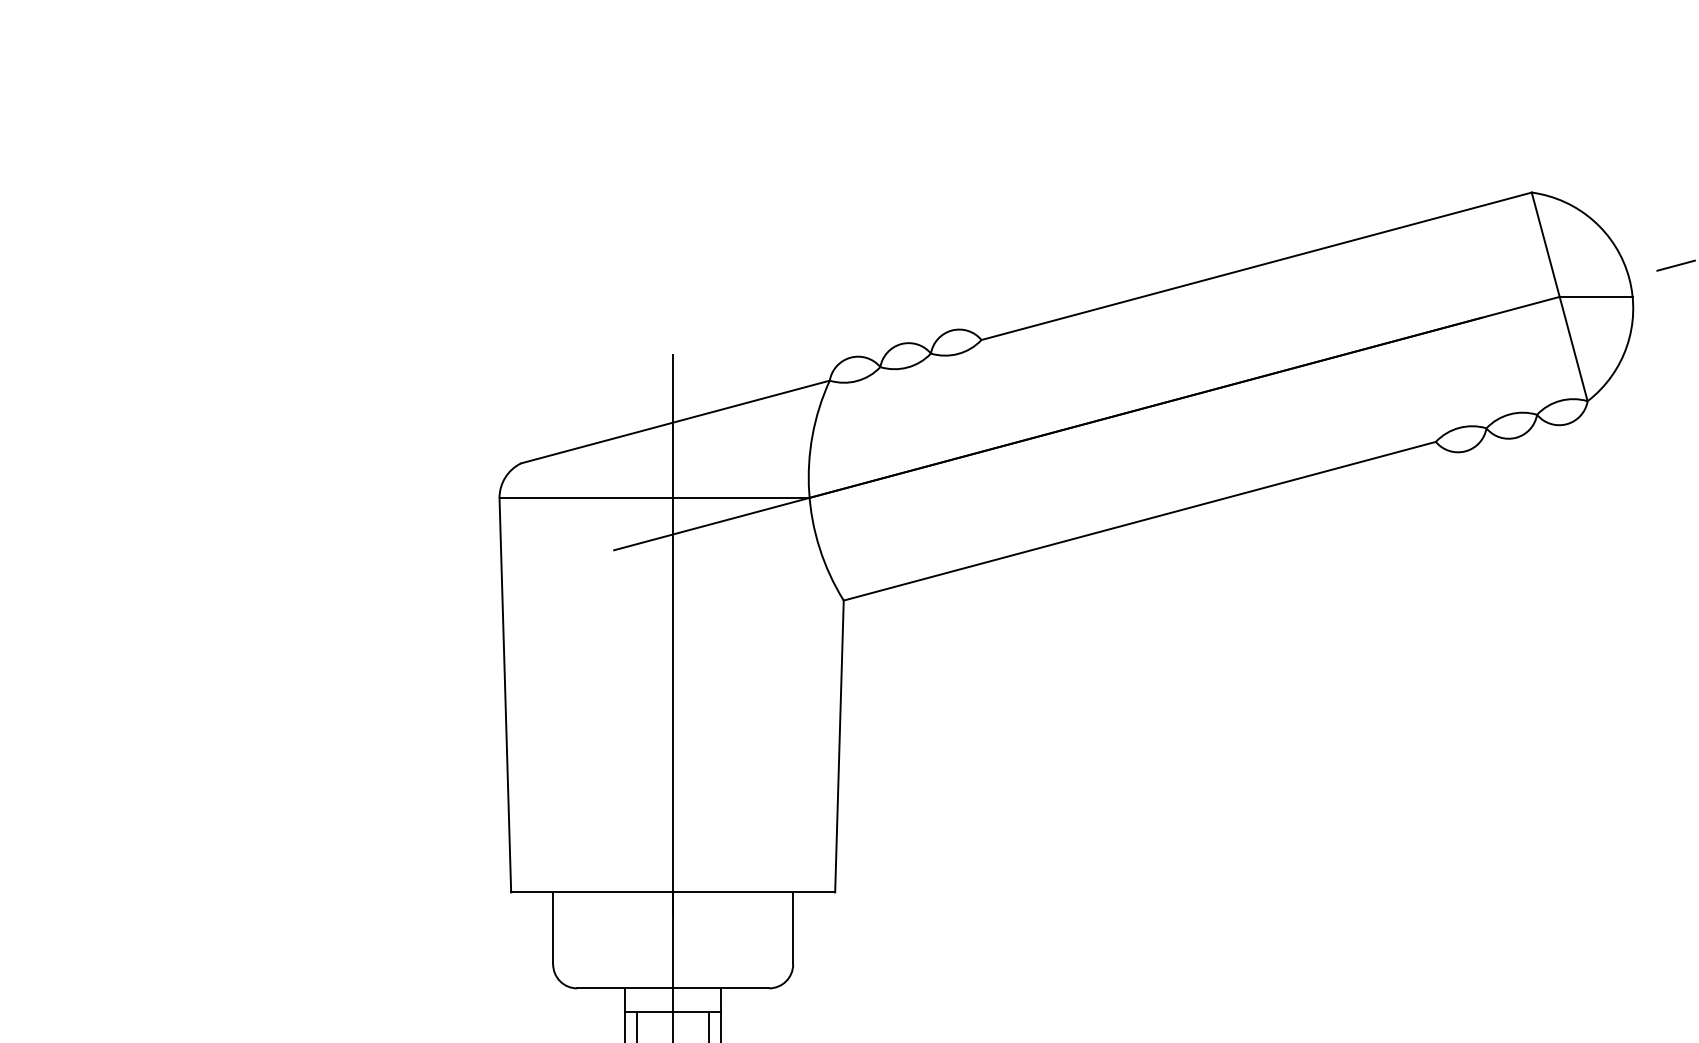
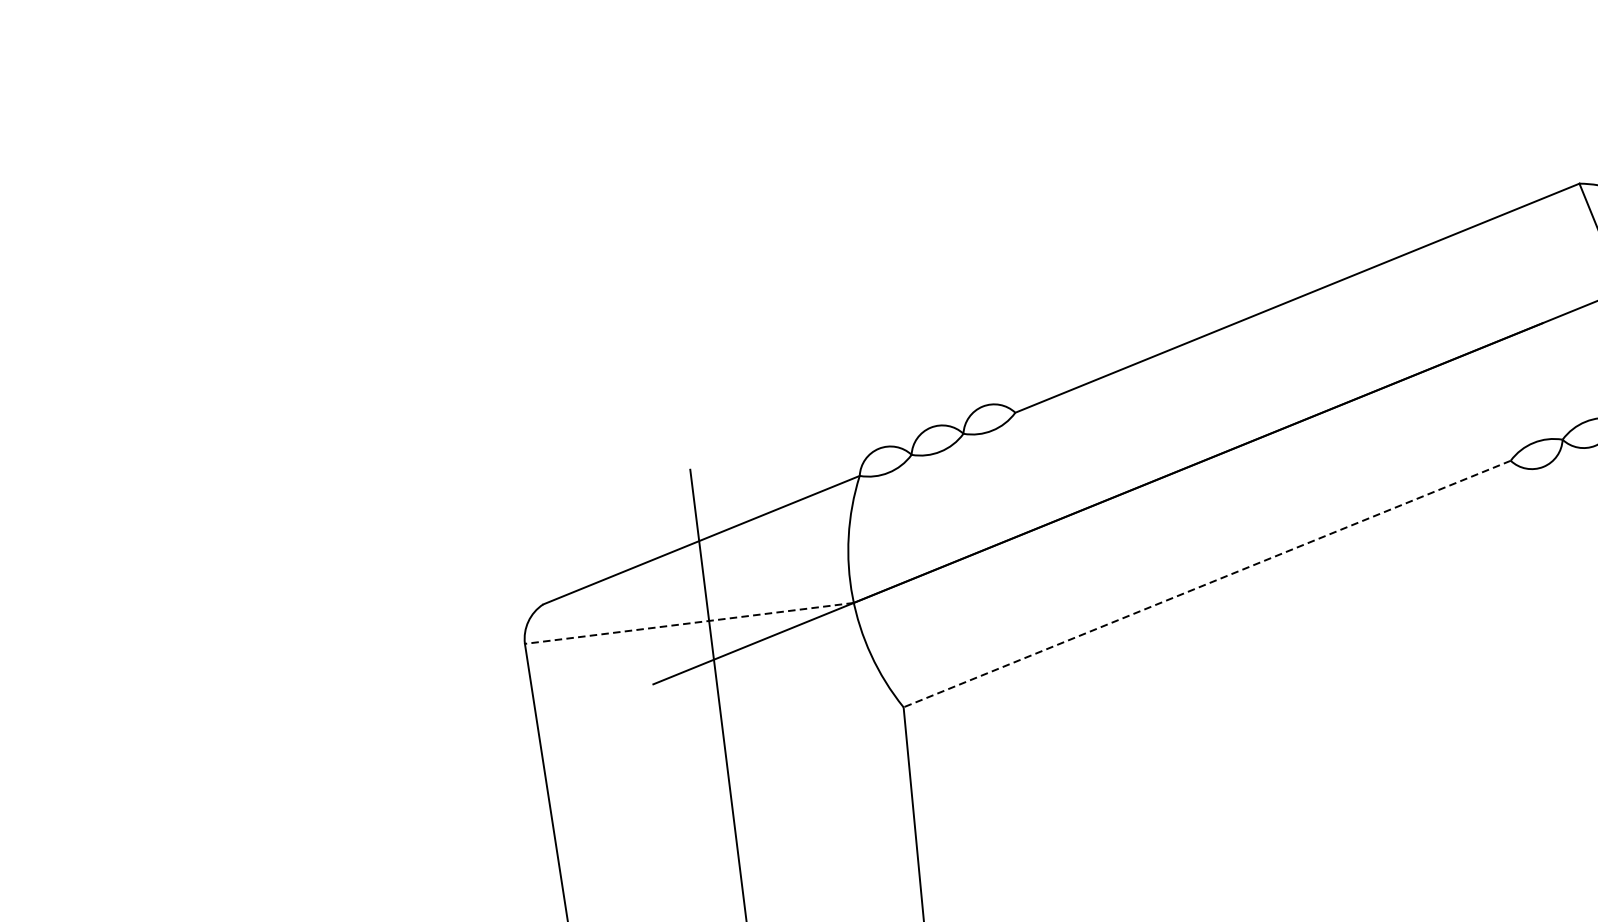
line: (654, 497) -> (689, 622), solid -> dashed
line: (1139, 521) -> (1206, 584), solid -> dashed

